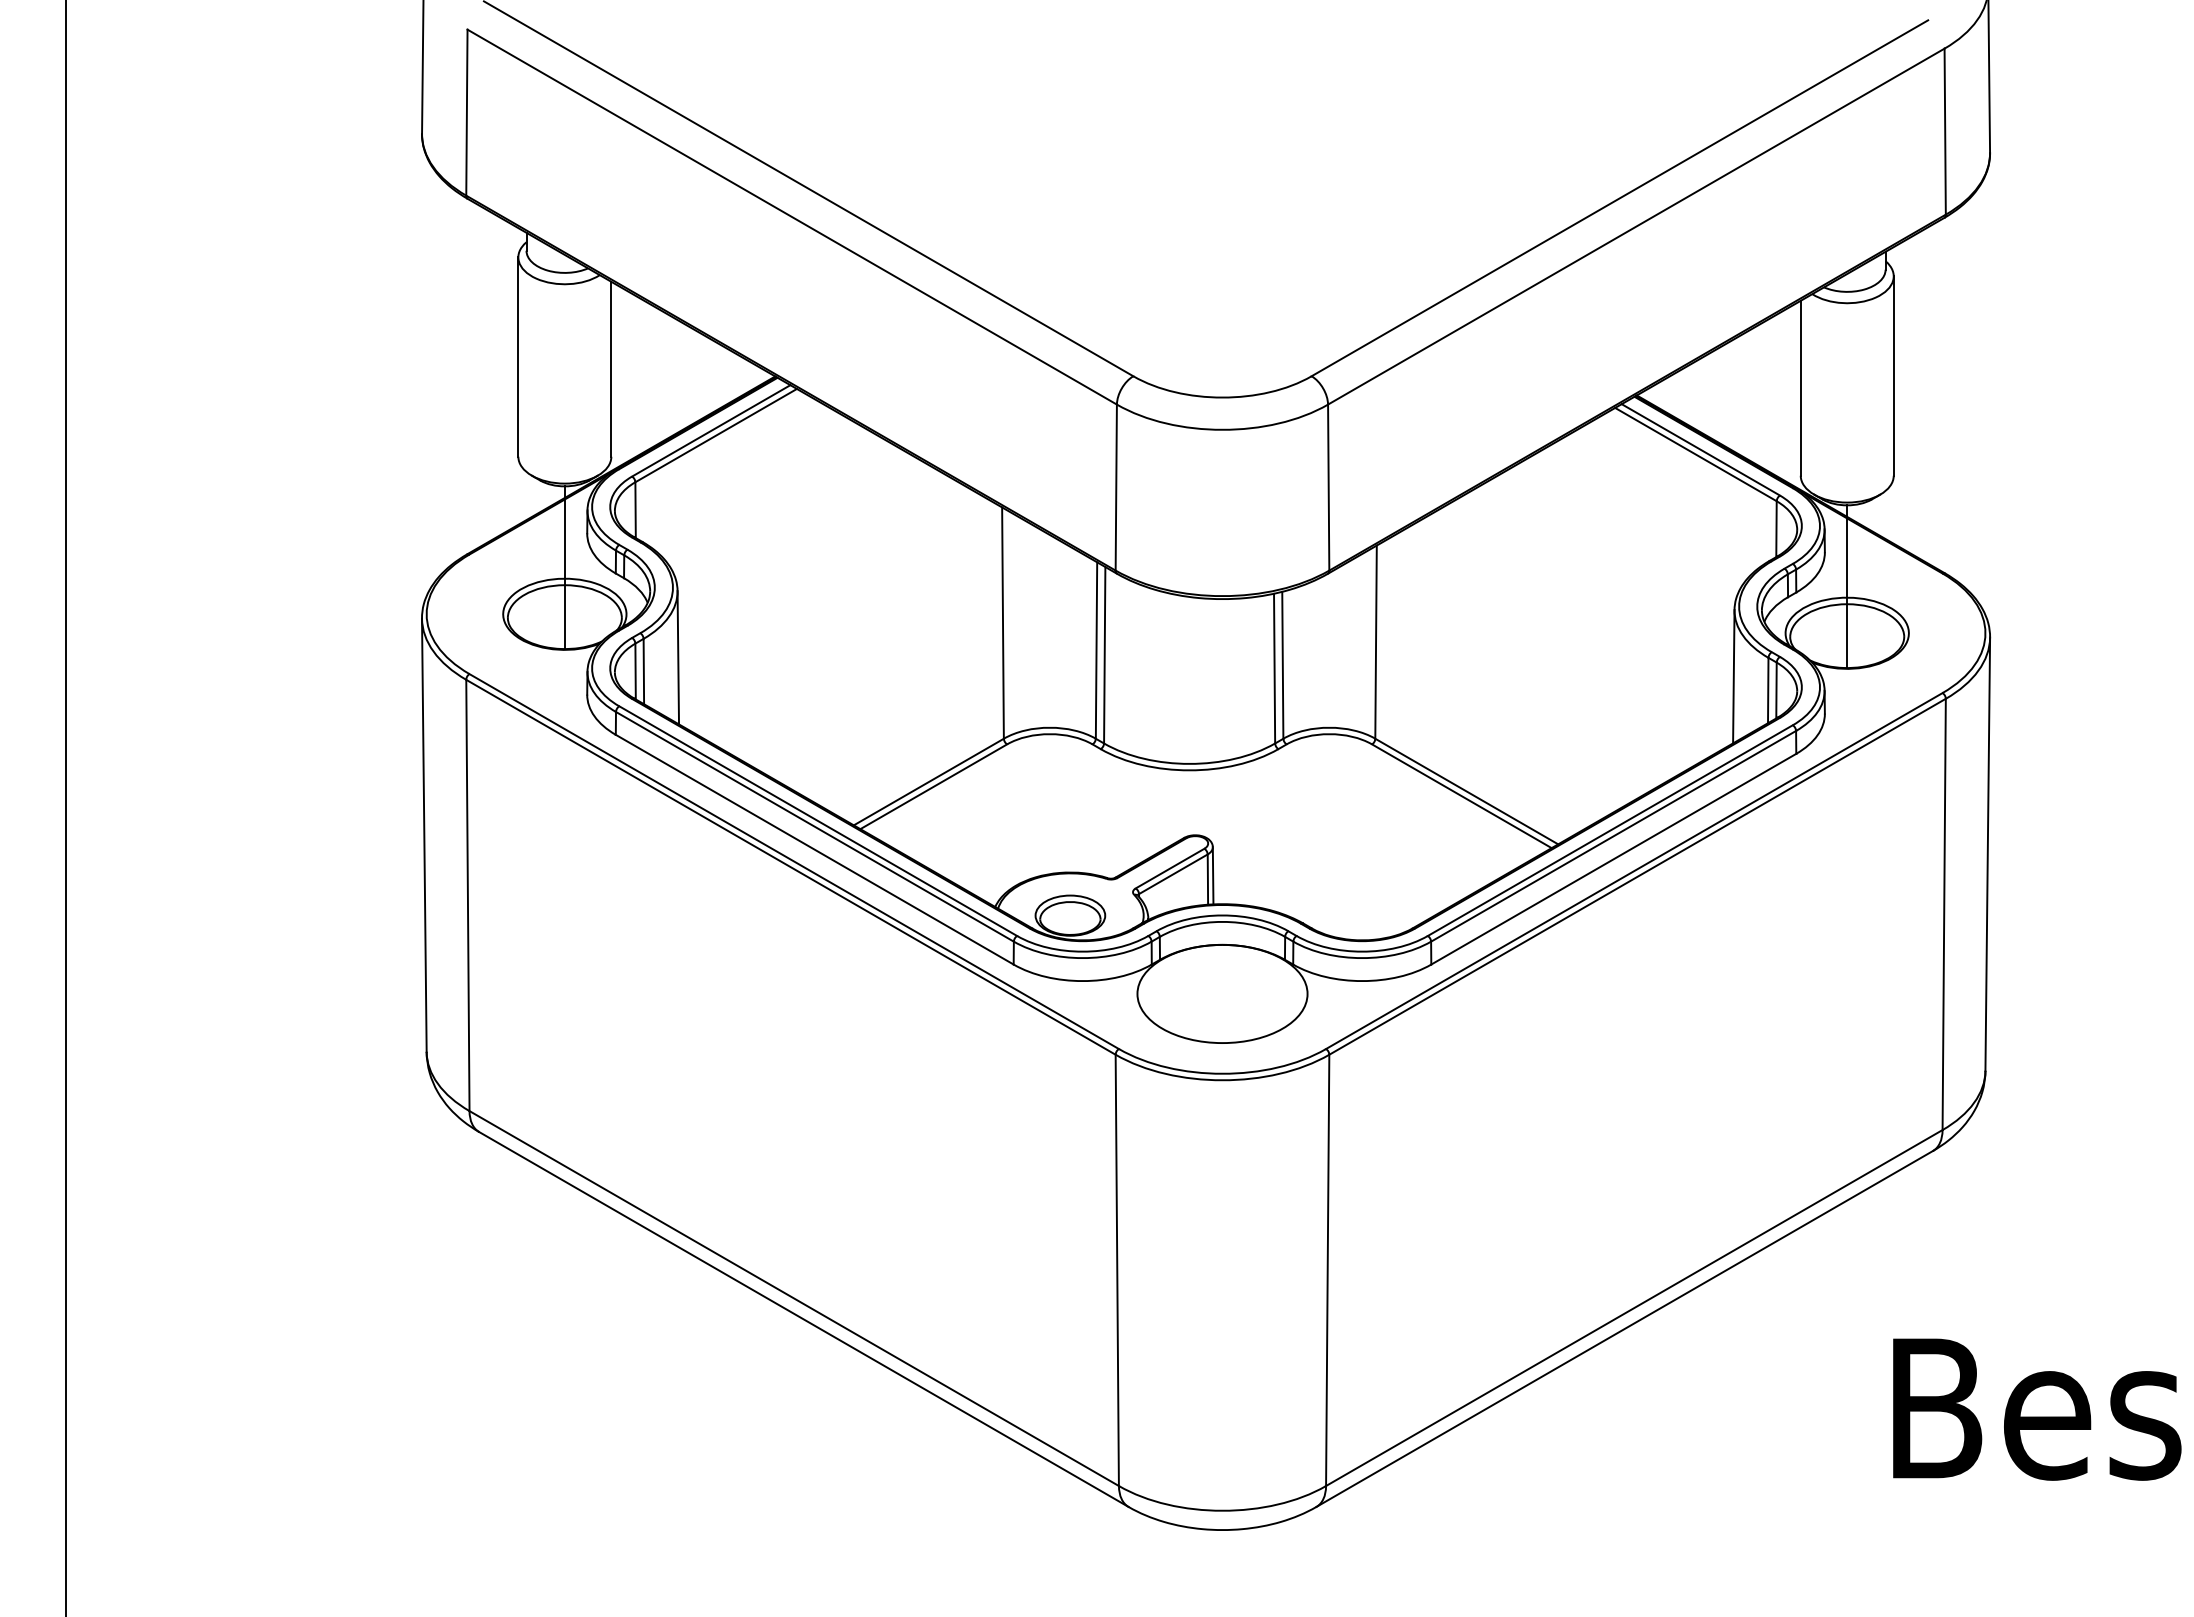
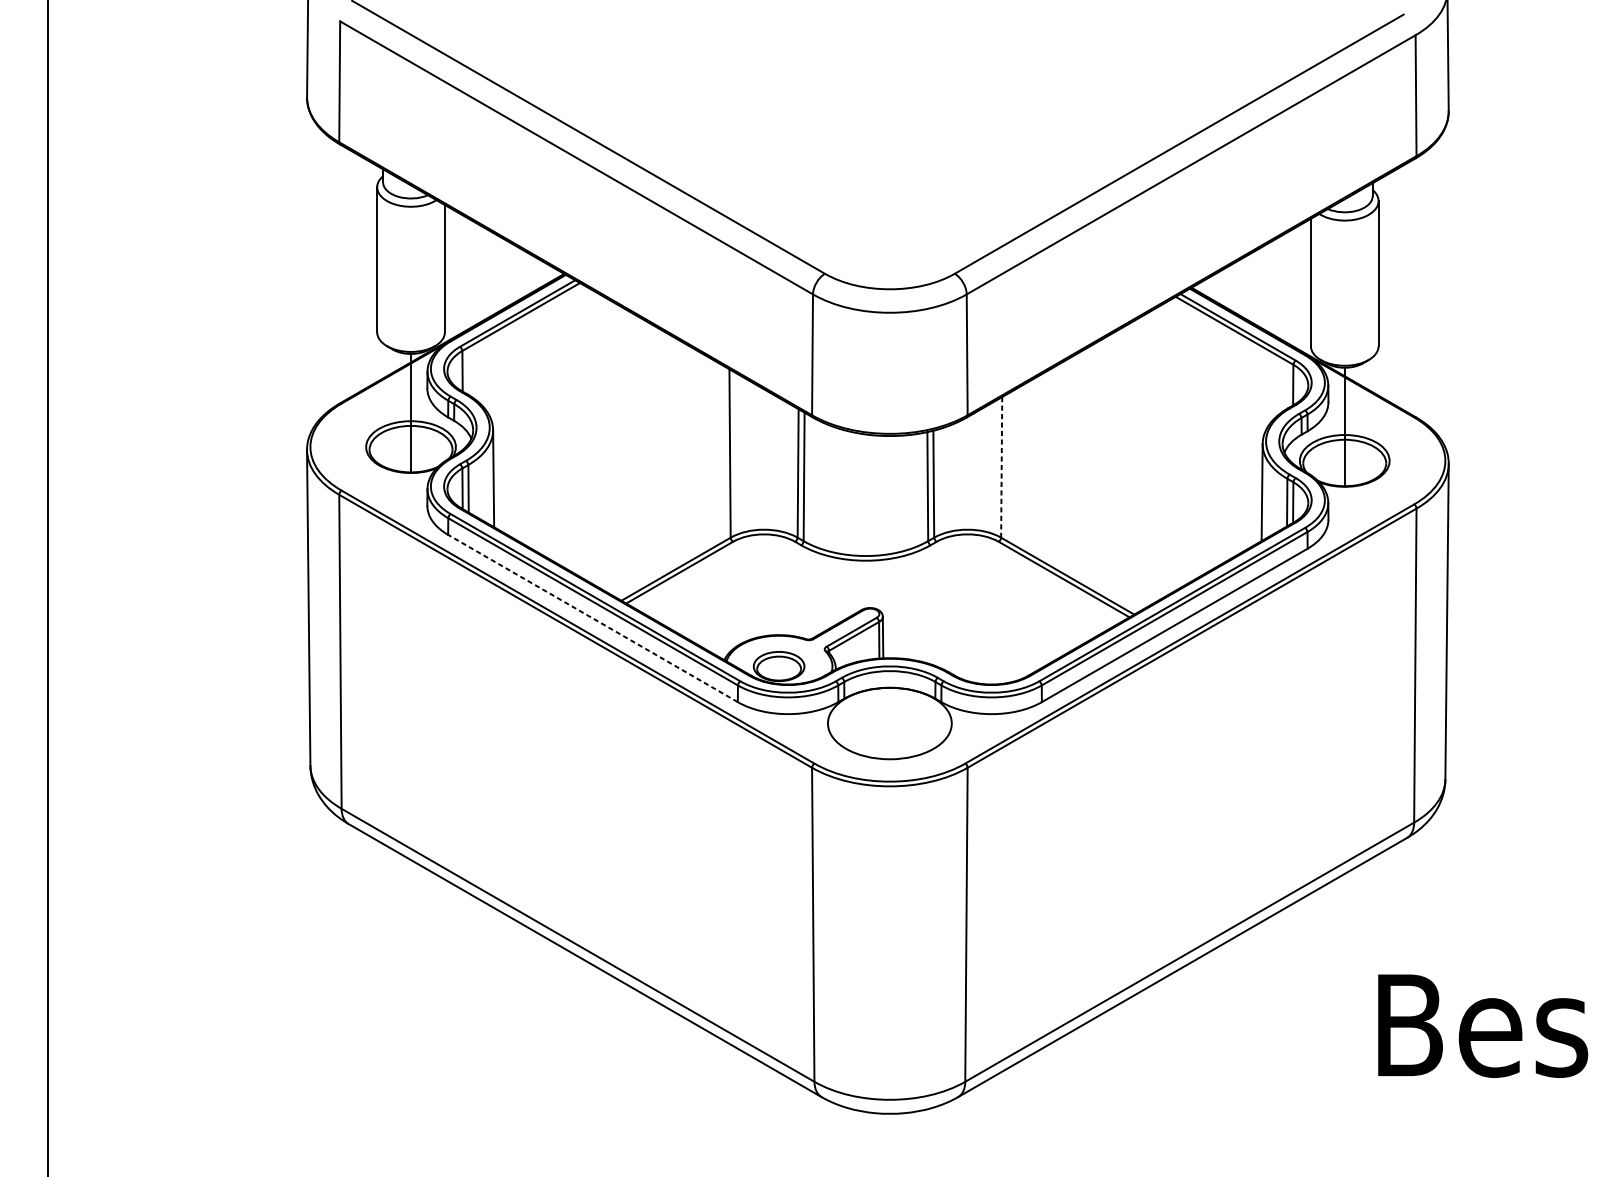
line: (1376, 642) -> (1002, 467), solid -> dashed
line: (814, 849) -> (592, 618), solid -> dashed

